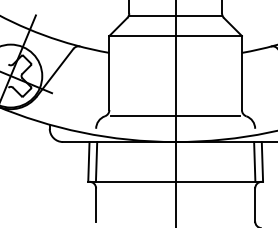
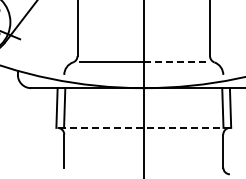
line: (208, 115) -> (176, 61), solid -> dashed
line: (175, 181) -> (143, 127), solid -> dashed

